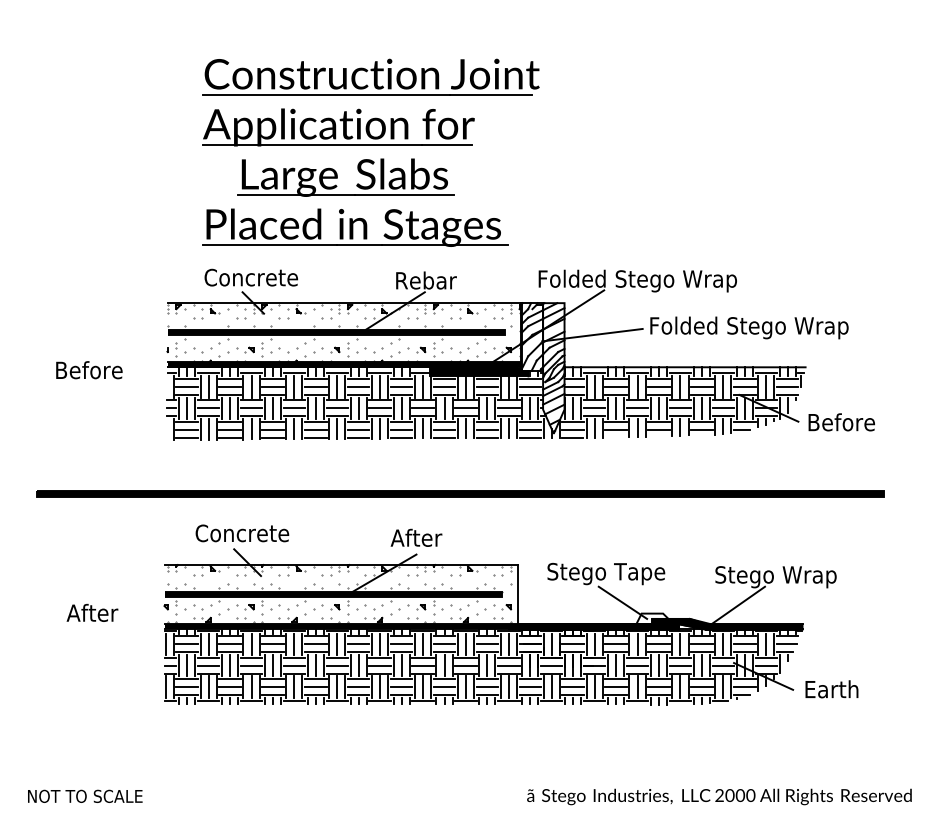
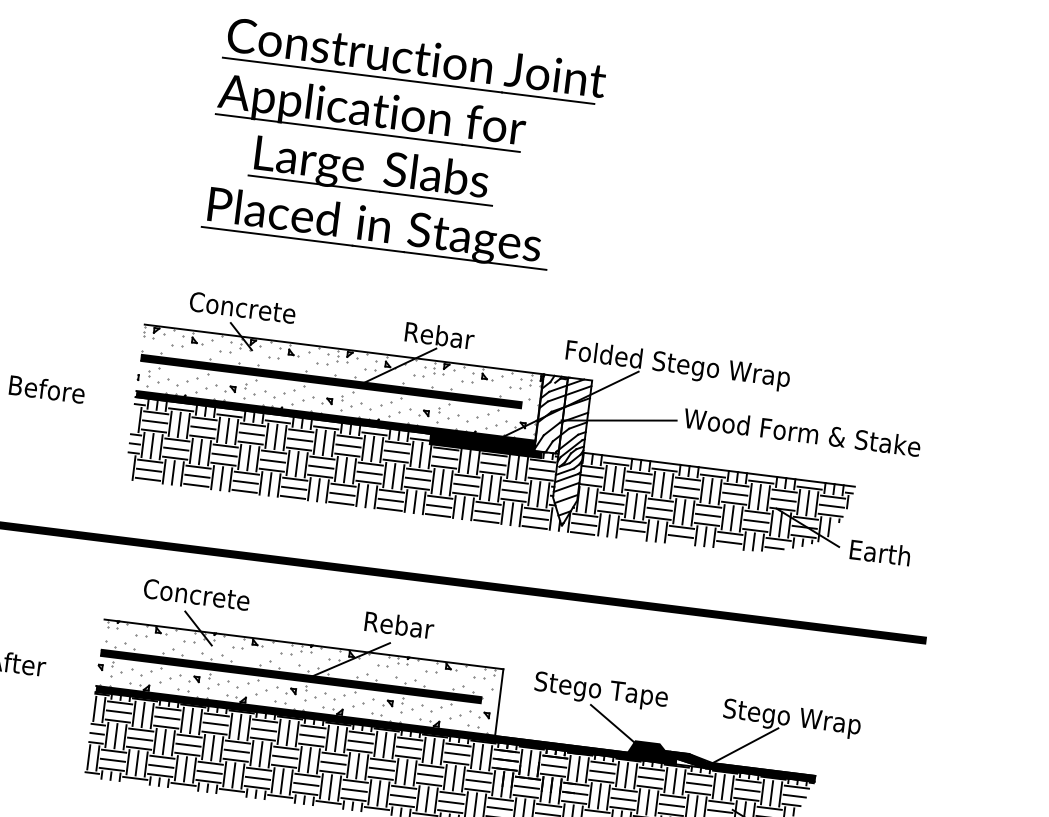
part: (370, 145) -> (404, 137), moved
text: (753, 327) -> (801, 434), Folded Stego Wrap -> Wood Form & Stake
text: (845, 422) -> (892, 554), Before -> Earth
text: (421, 537) -> (398, 624), After -> Rebar
fill: (652, 618) -> (647, 748), added

